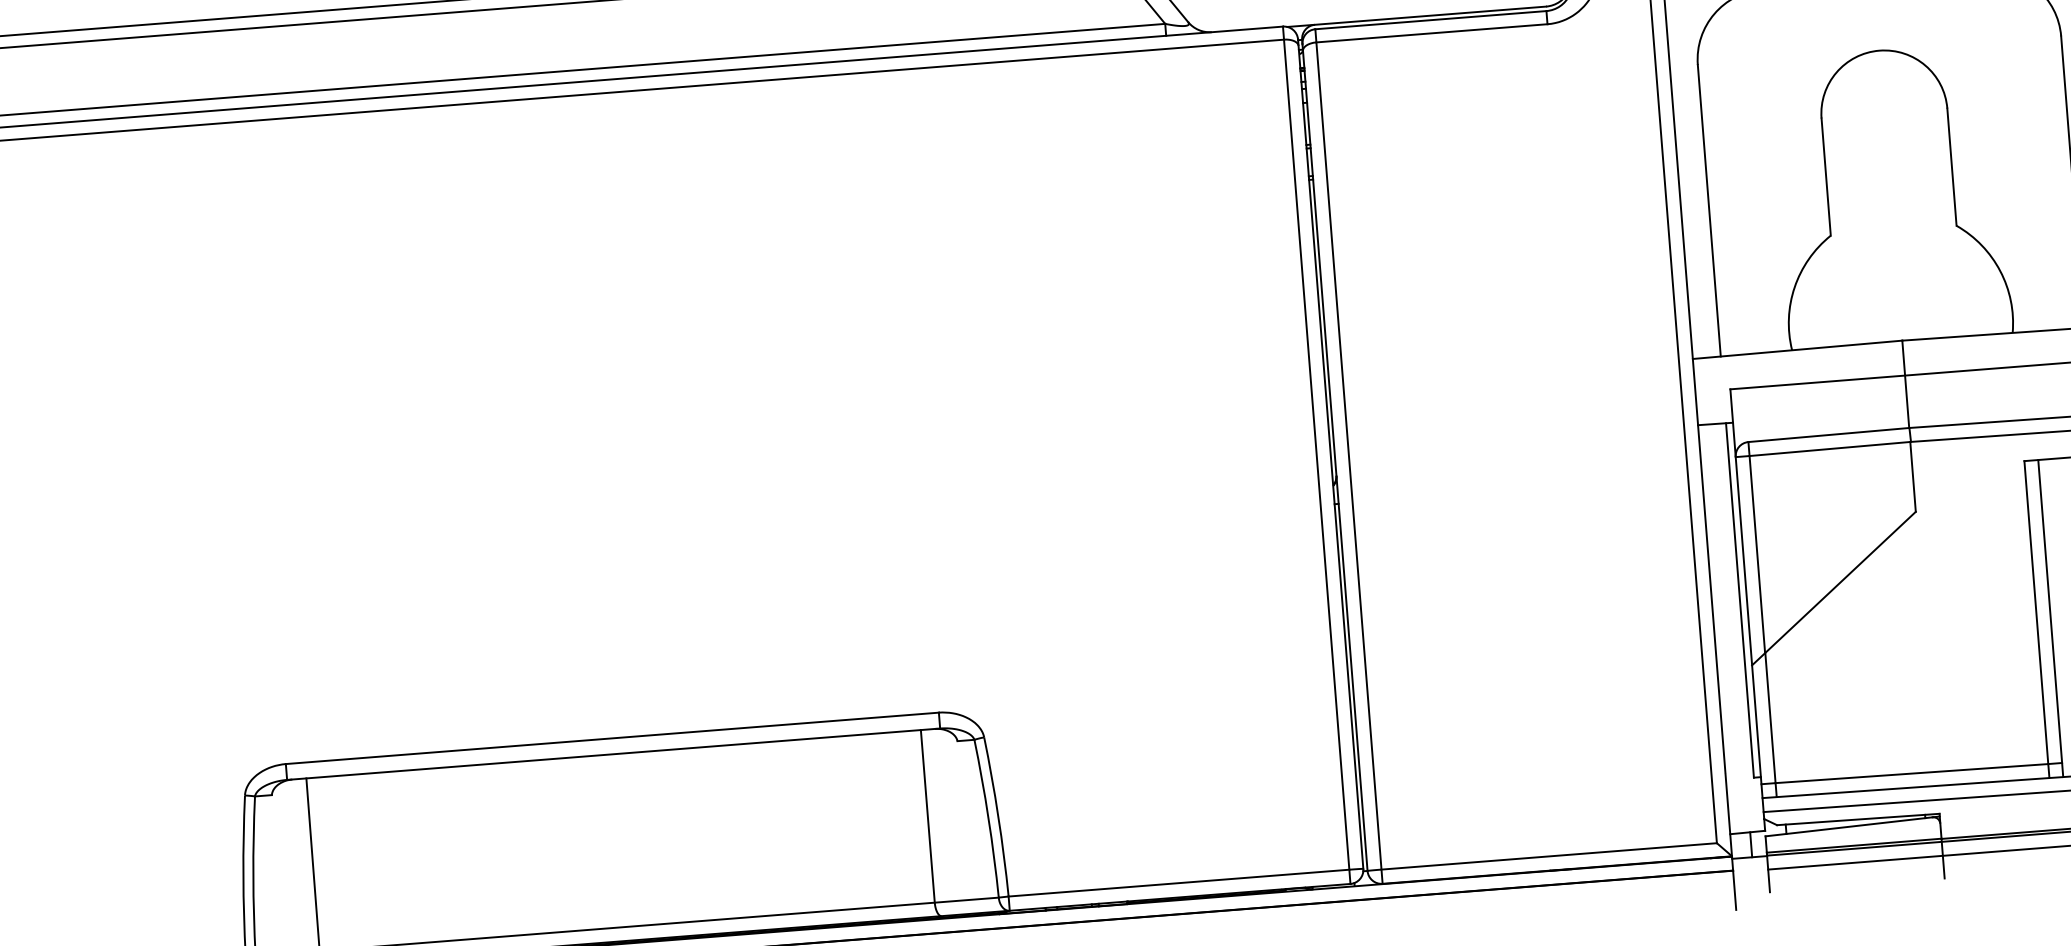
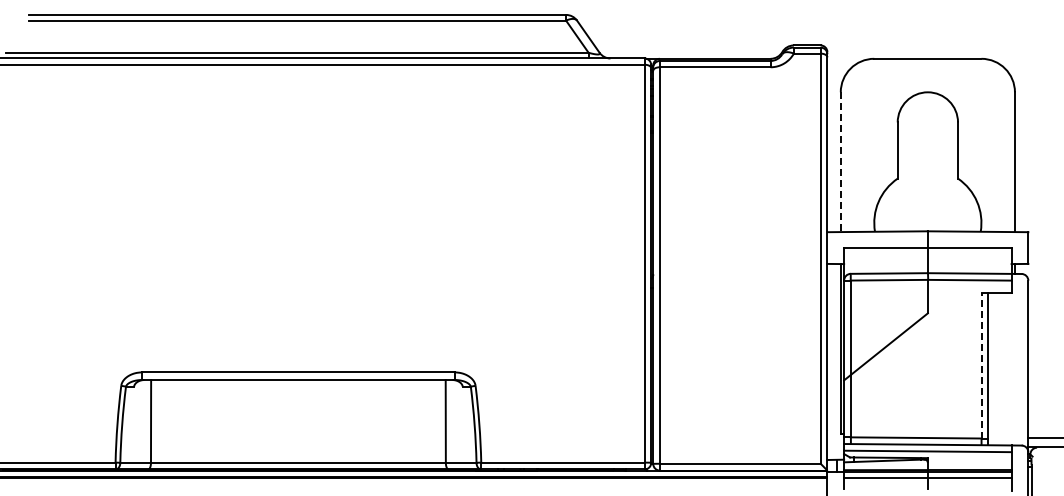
line: (1708, 211) -> (840, 162), solid -> dashed
line: (2036, 611) -> (981, 365), solid -> dashed

